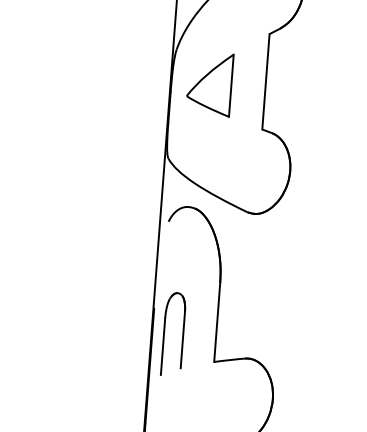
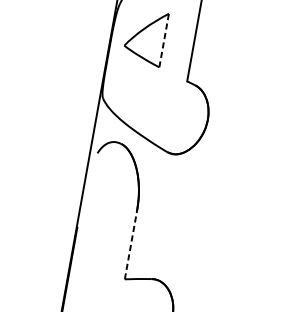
line: (231, 85) -> (164, 40), solid -> dashed
line: (217, 322) -> (131, 245), solid -> dashed
part: (165, 331) -> (85, 248), removed

